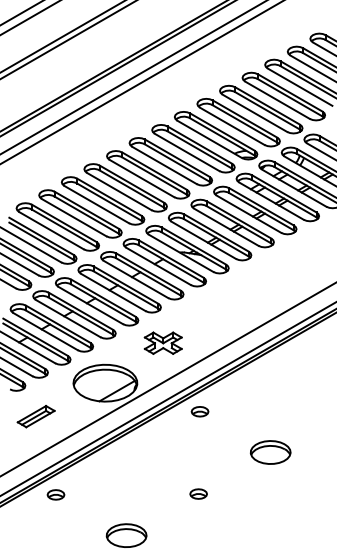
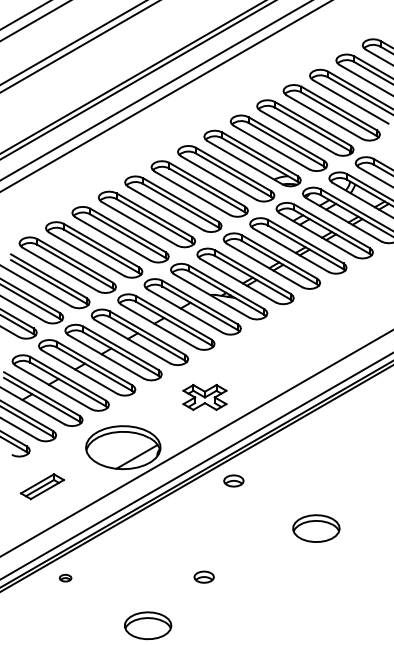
part: (162, 342) -> (204, 396), moved
part: (198, 493) -> (204, 576), moved
part: (55, 494) -> (64, 577), size x0.6

